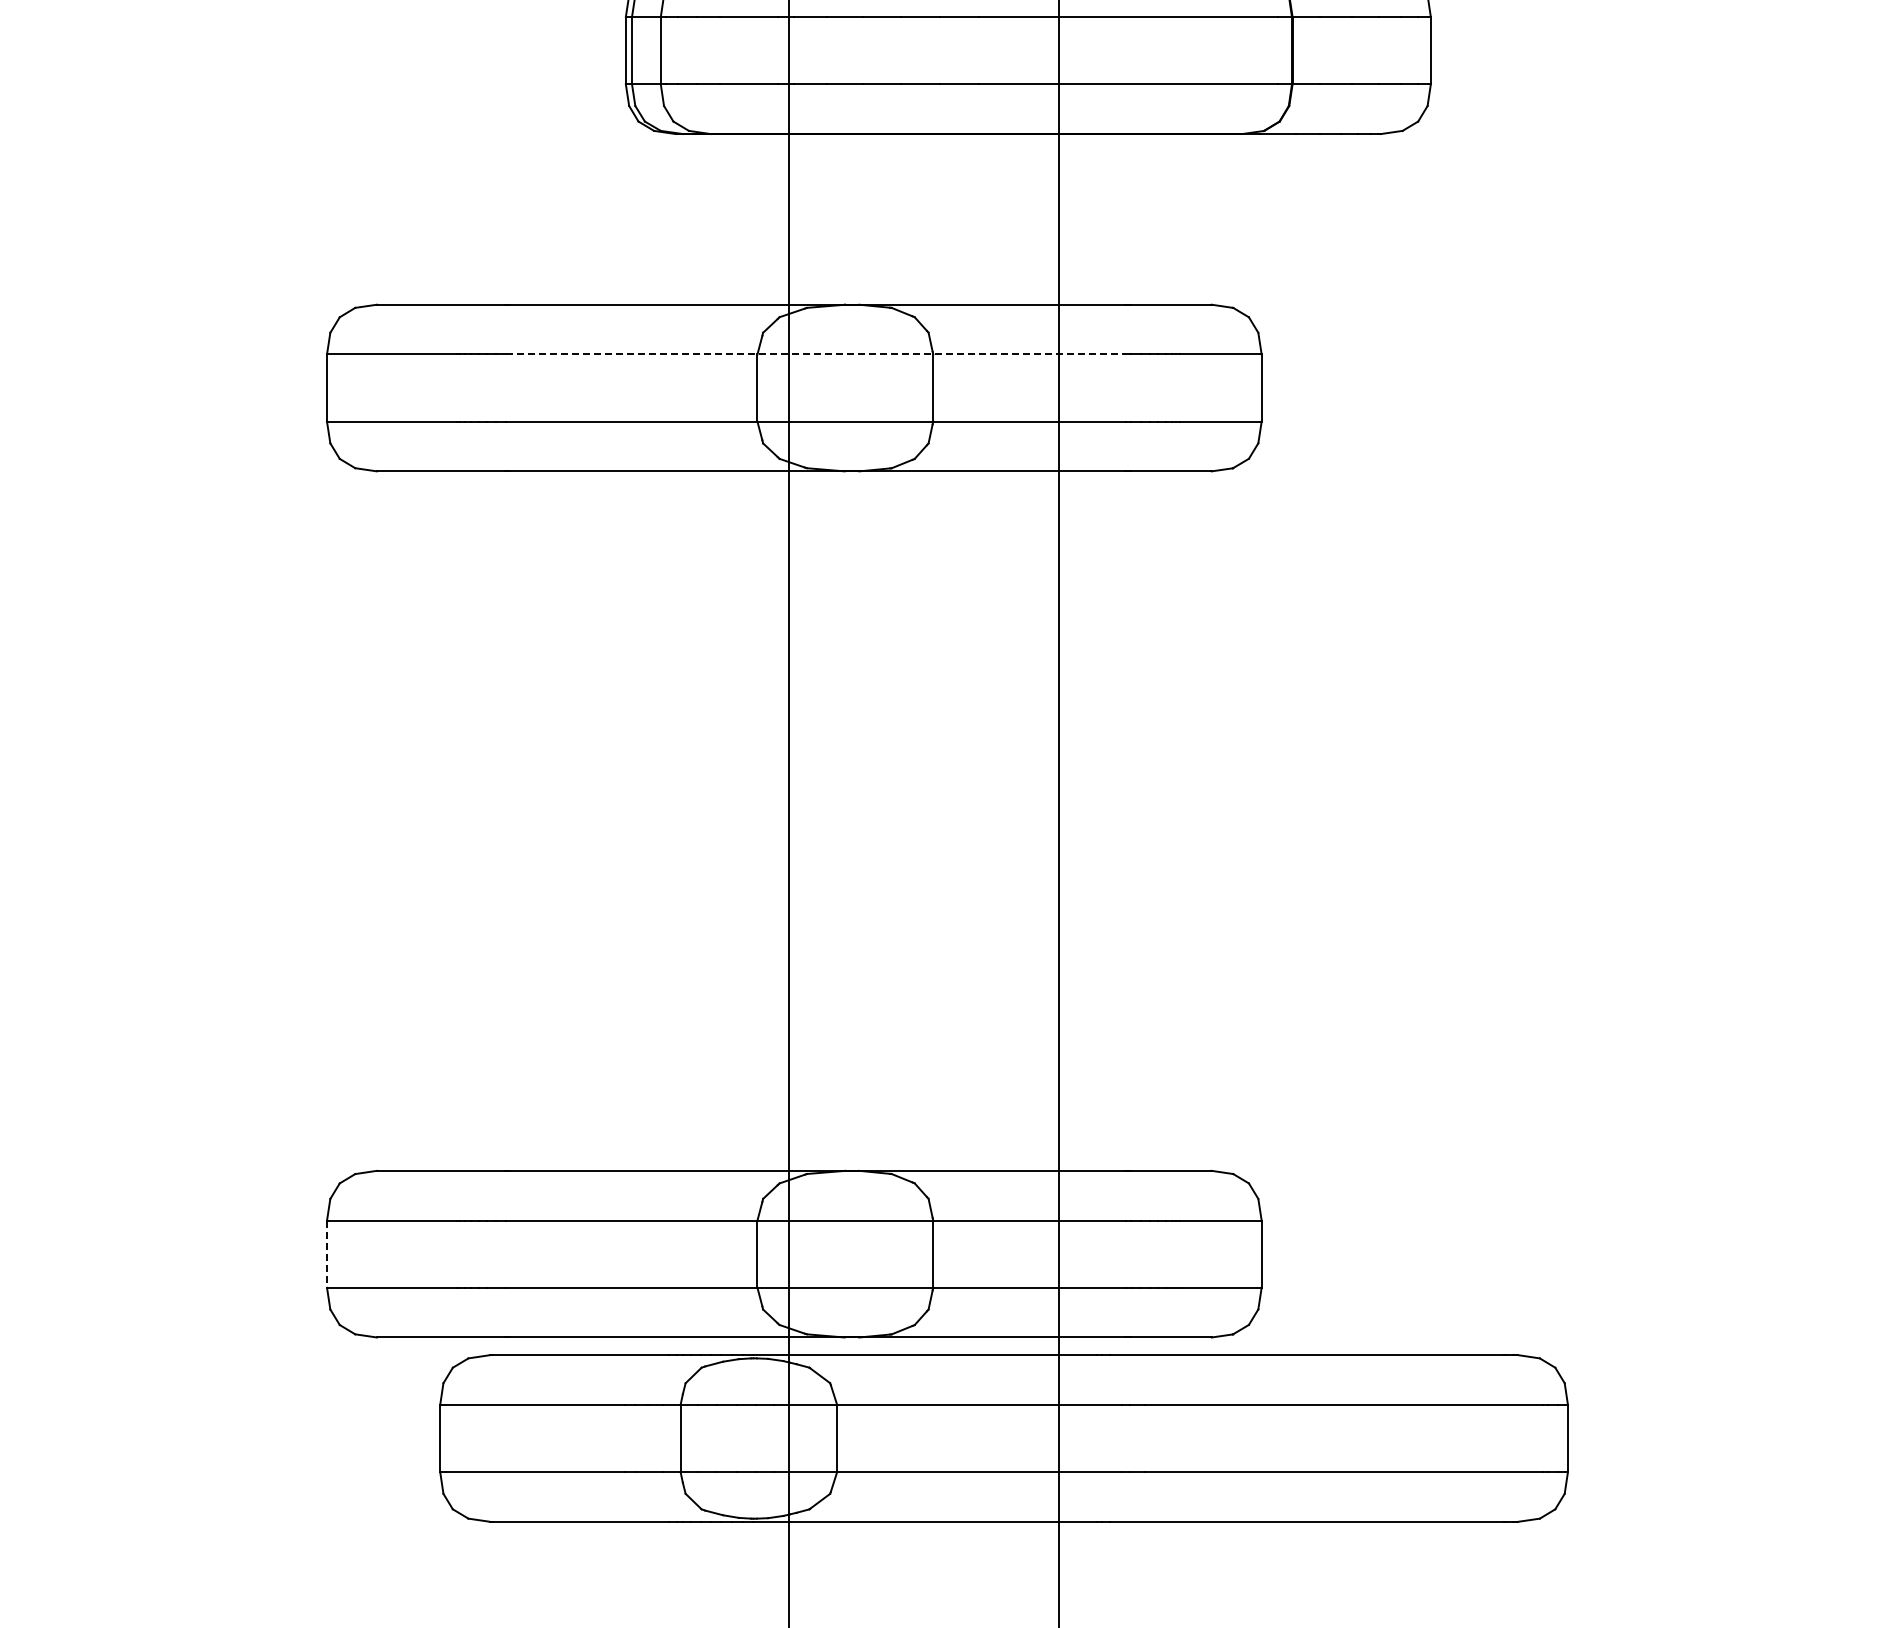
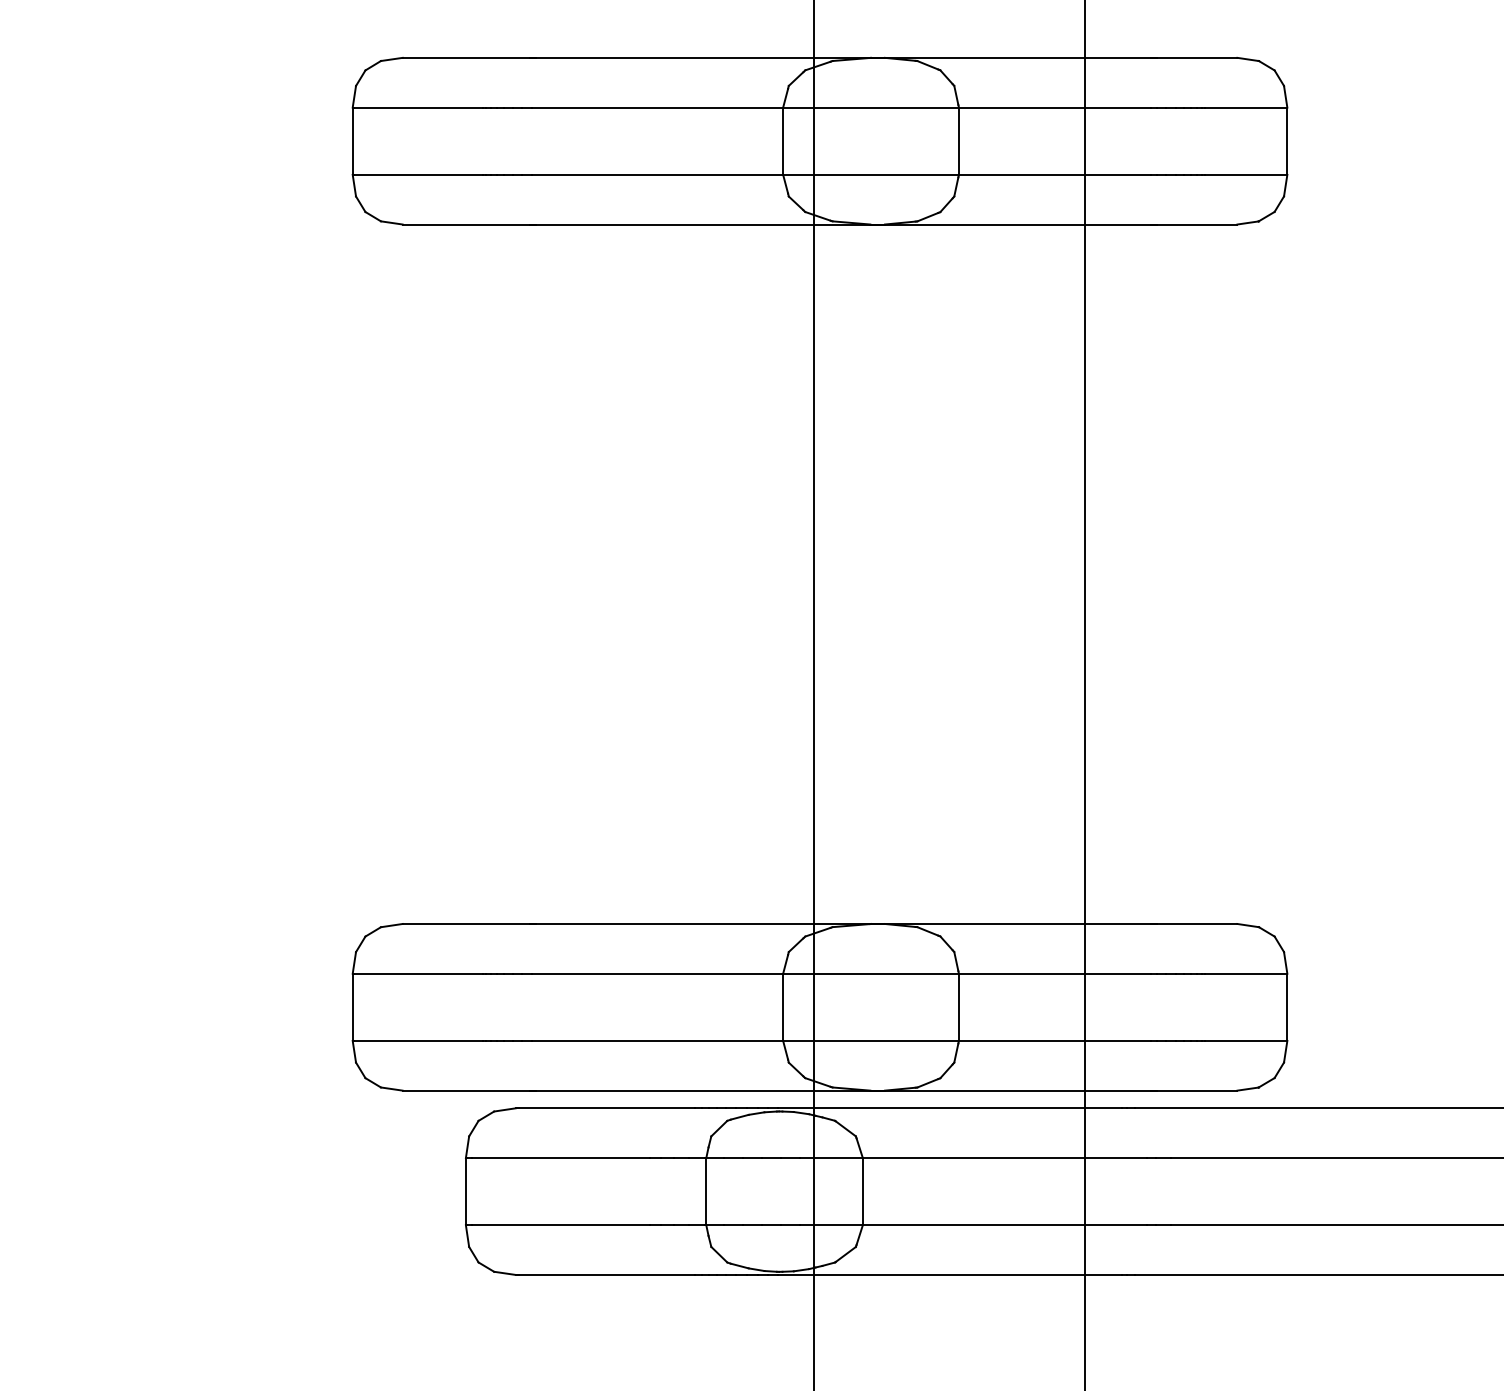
line: (815, 354) -> (841, 107), dashed -> solid
line: (327, 1254) -> (353, 1007), dashed -> solid

